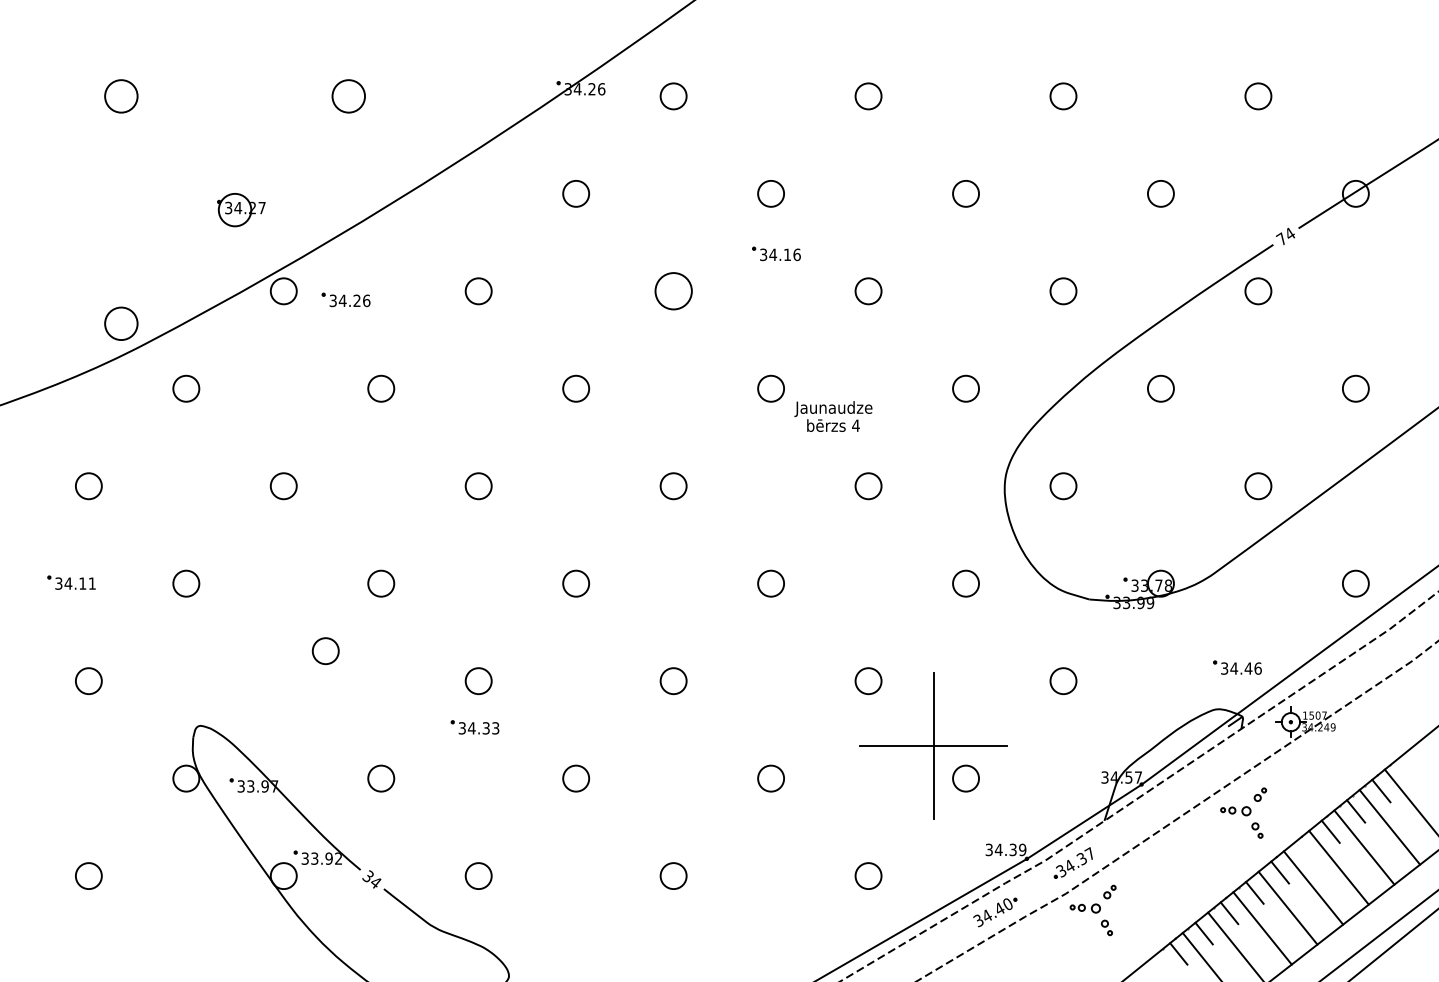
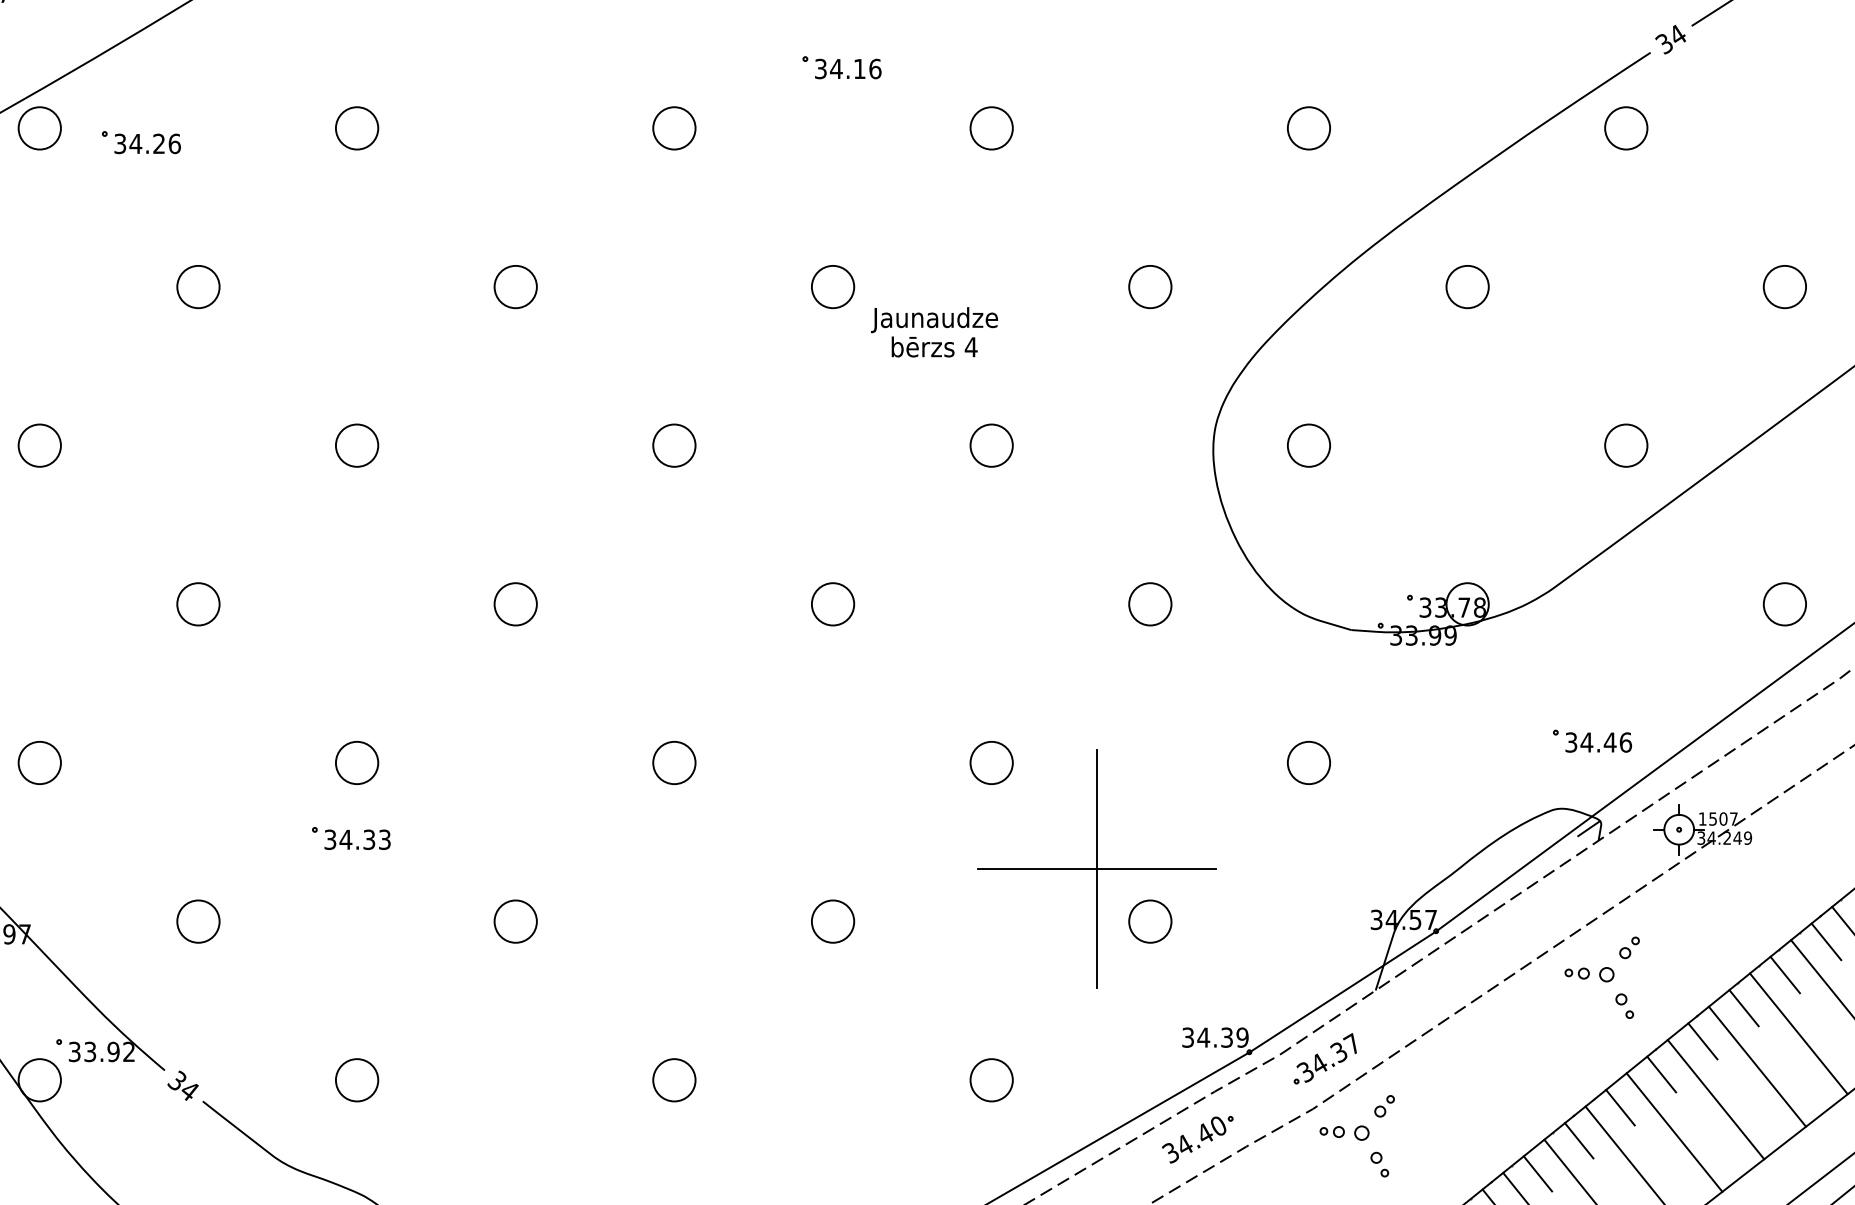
text: (1281, 238) -> (1663, 42), 74 -> 34
part: (673, 291) -> (674, 128), size x0.71
part: (325, 650) -> (39, 761), moved
line: (1305, 852) -> (1702, 1041), added

